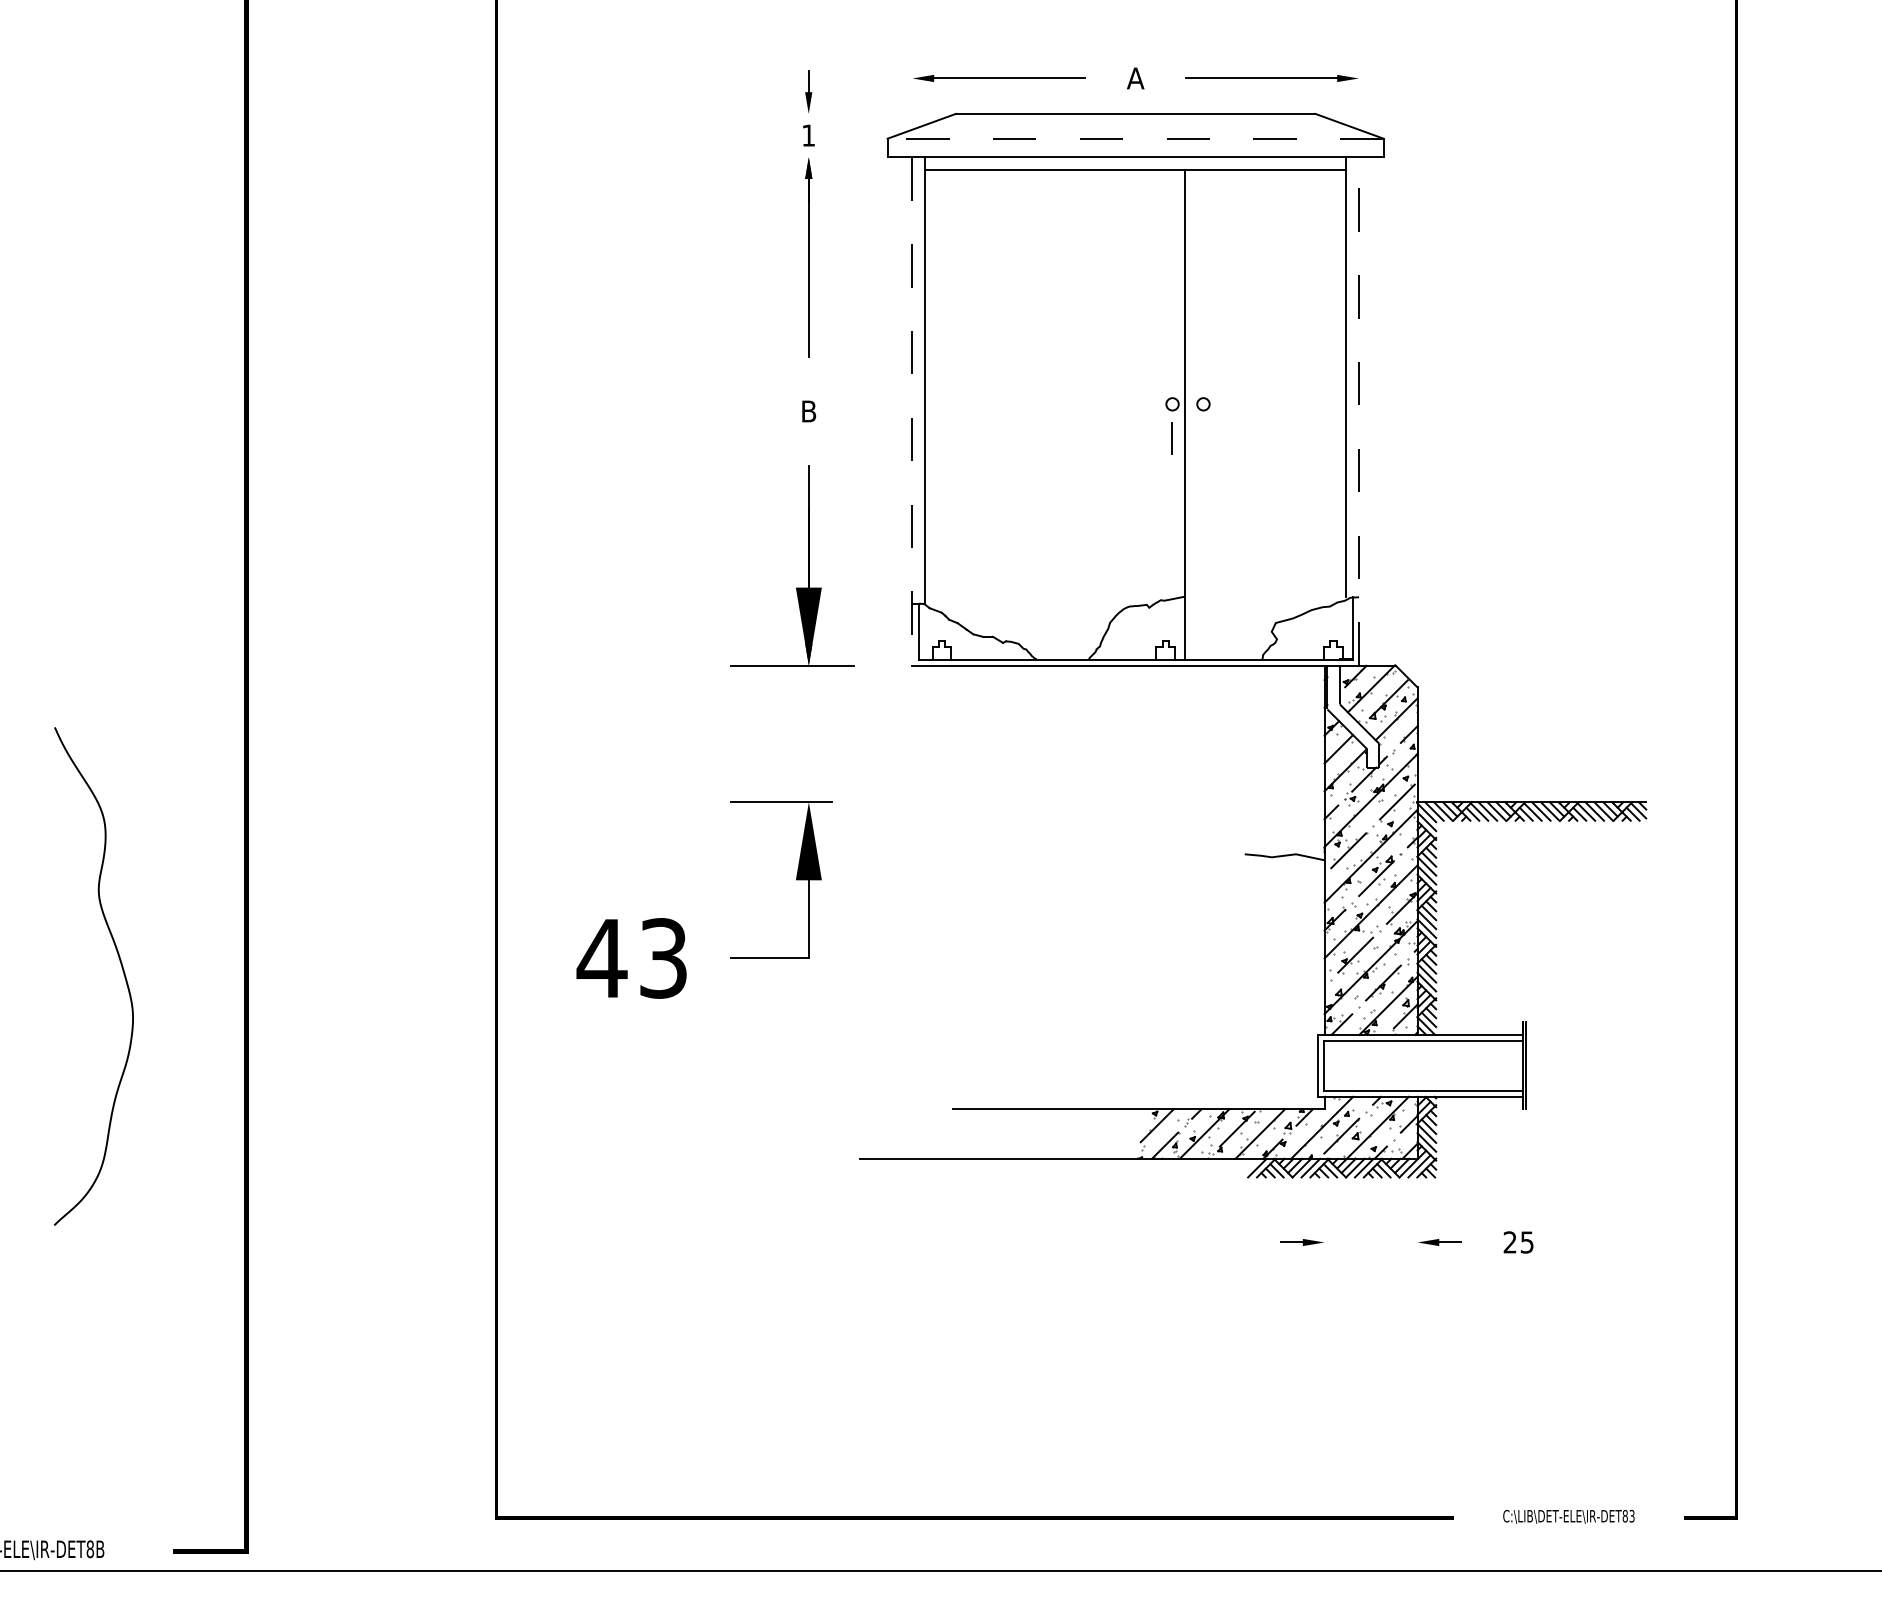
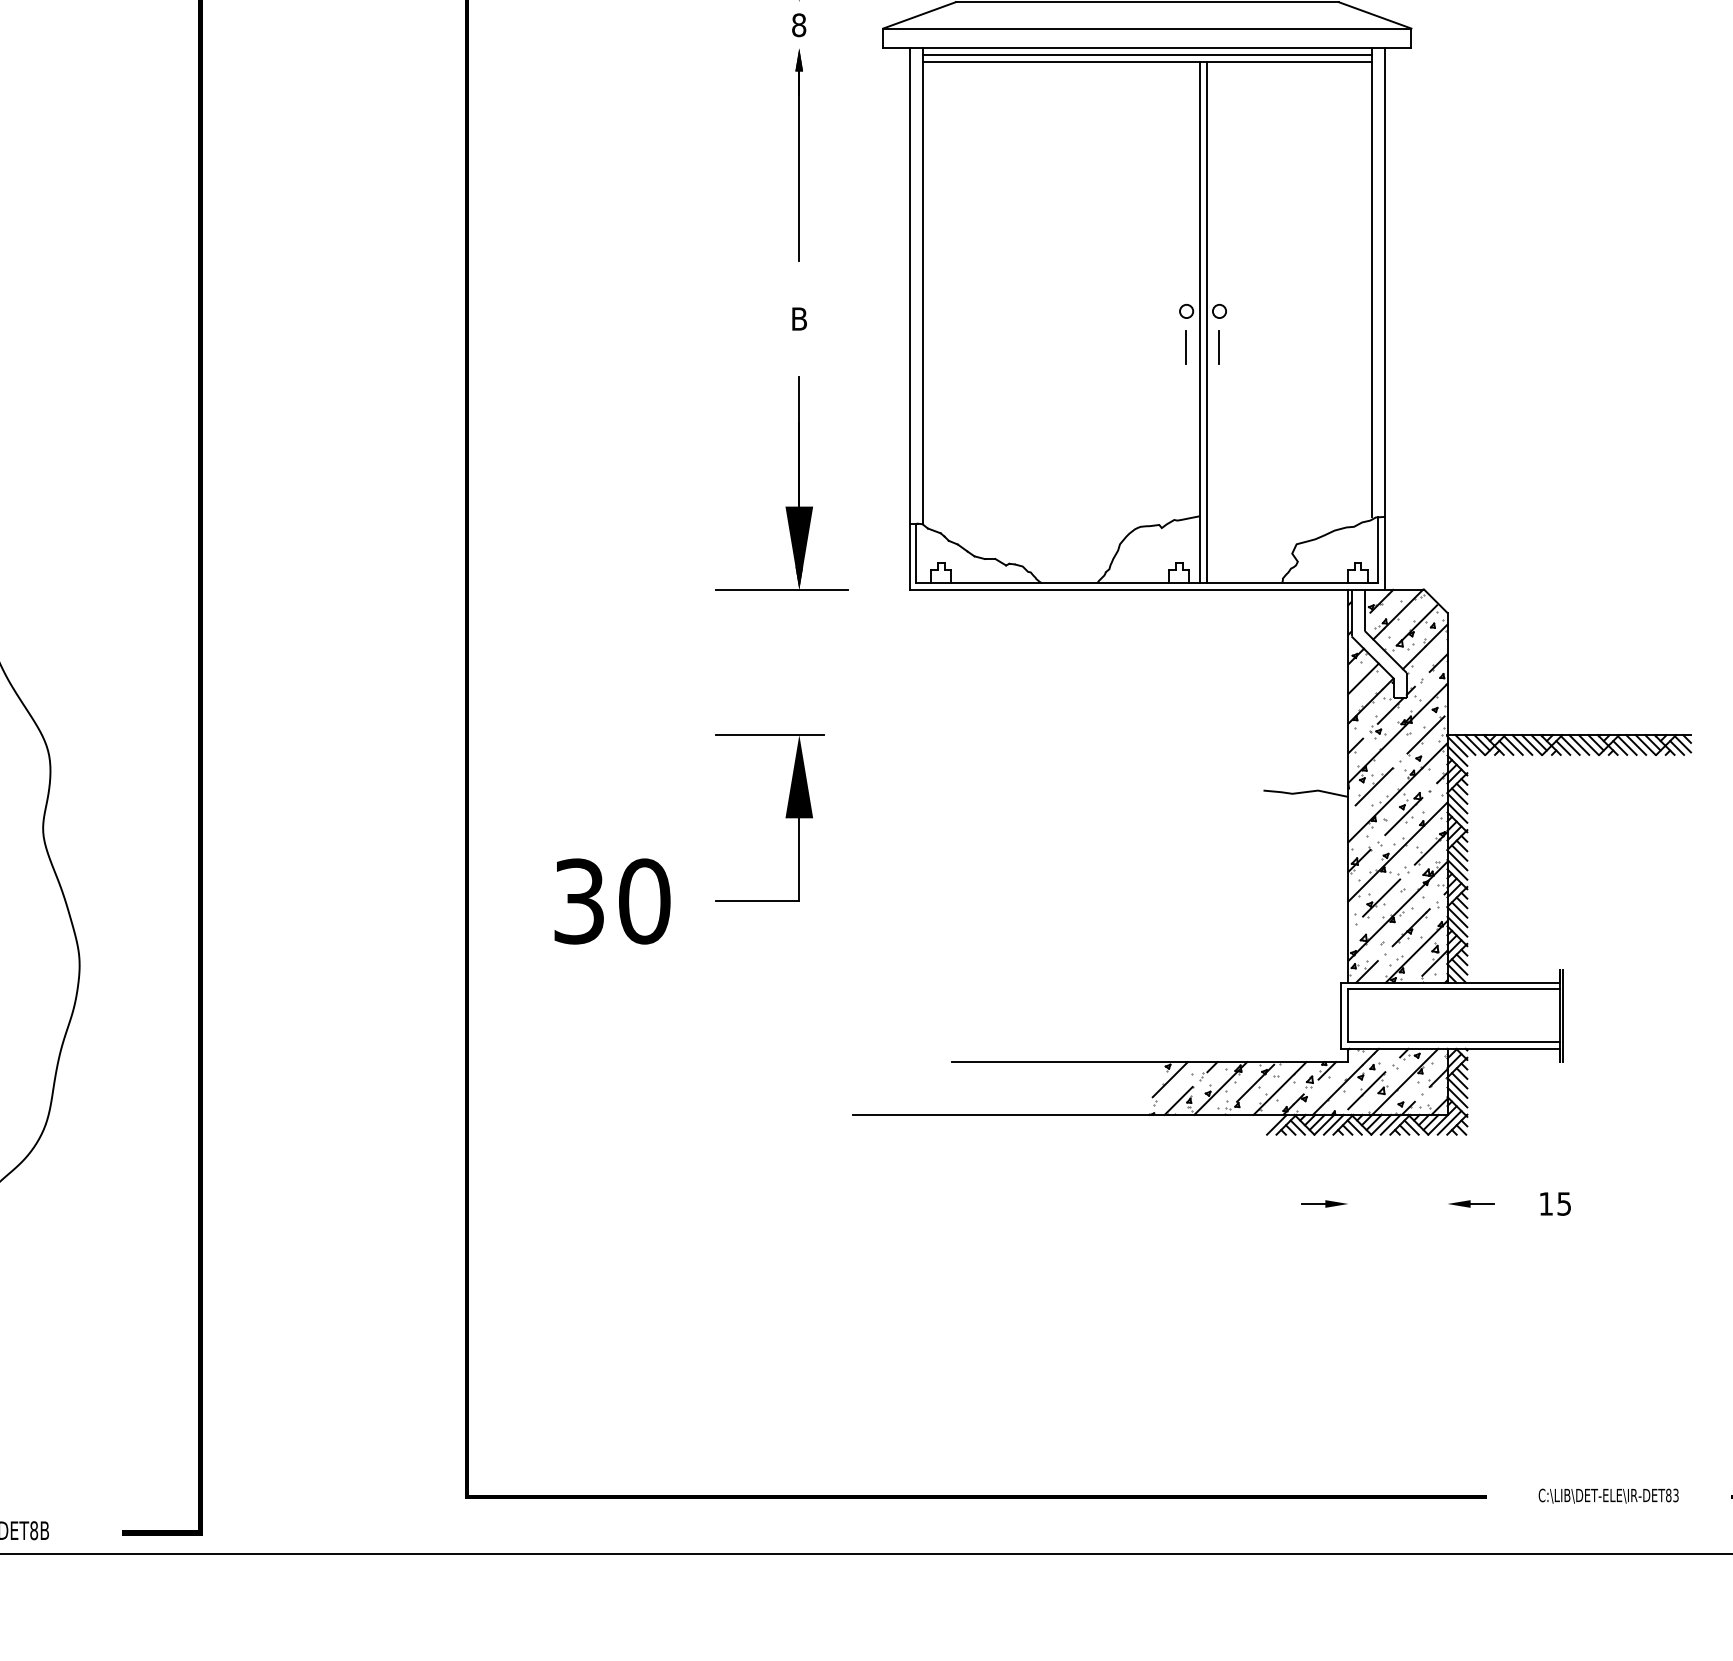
text: (808, 135) -> (798, 25), 1 -> 8
line: (1135, 138) -> (1147, 28), dashed -> solid
line: (1135, 163) -> (1147, 54), added
line: (1358, 411) -> (1384, 319), dashed -> solid
line: (912, 412) -> (909, 320), dashed -> solid
line: (1191, 414) -> (1206, 322), added
line: (1203, 438) -> (1219, 347), added
text: (631, 958) -> (610, 901), 43 -> 30
text: (1509, 1242) -> (1545, 1204), 25 -> 15

